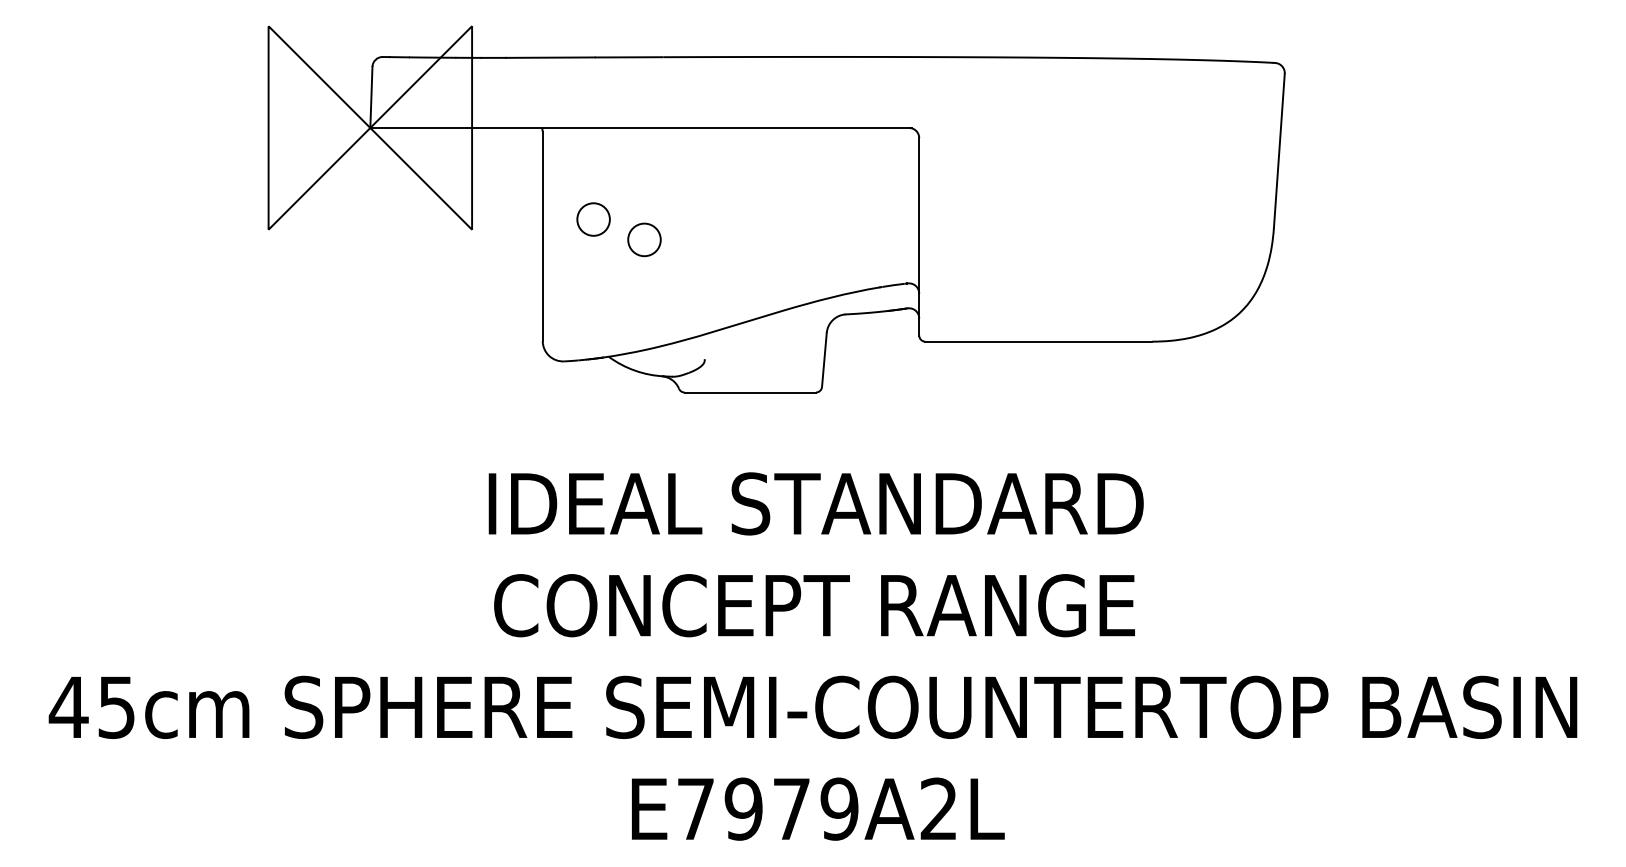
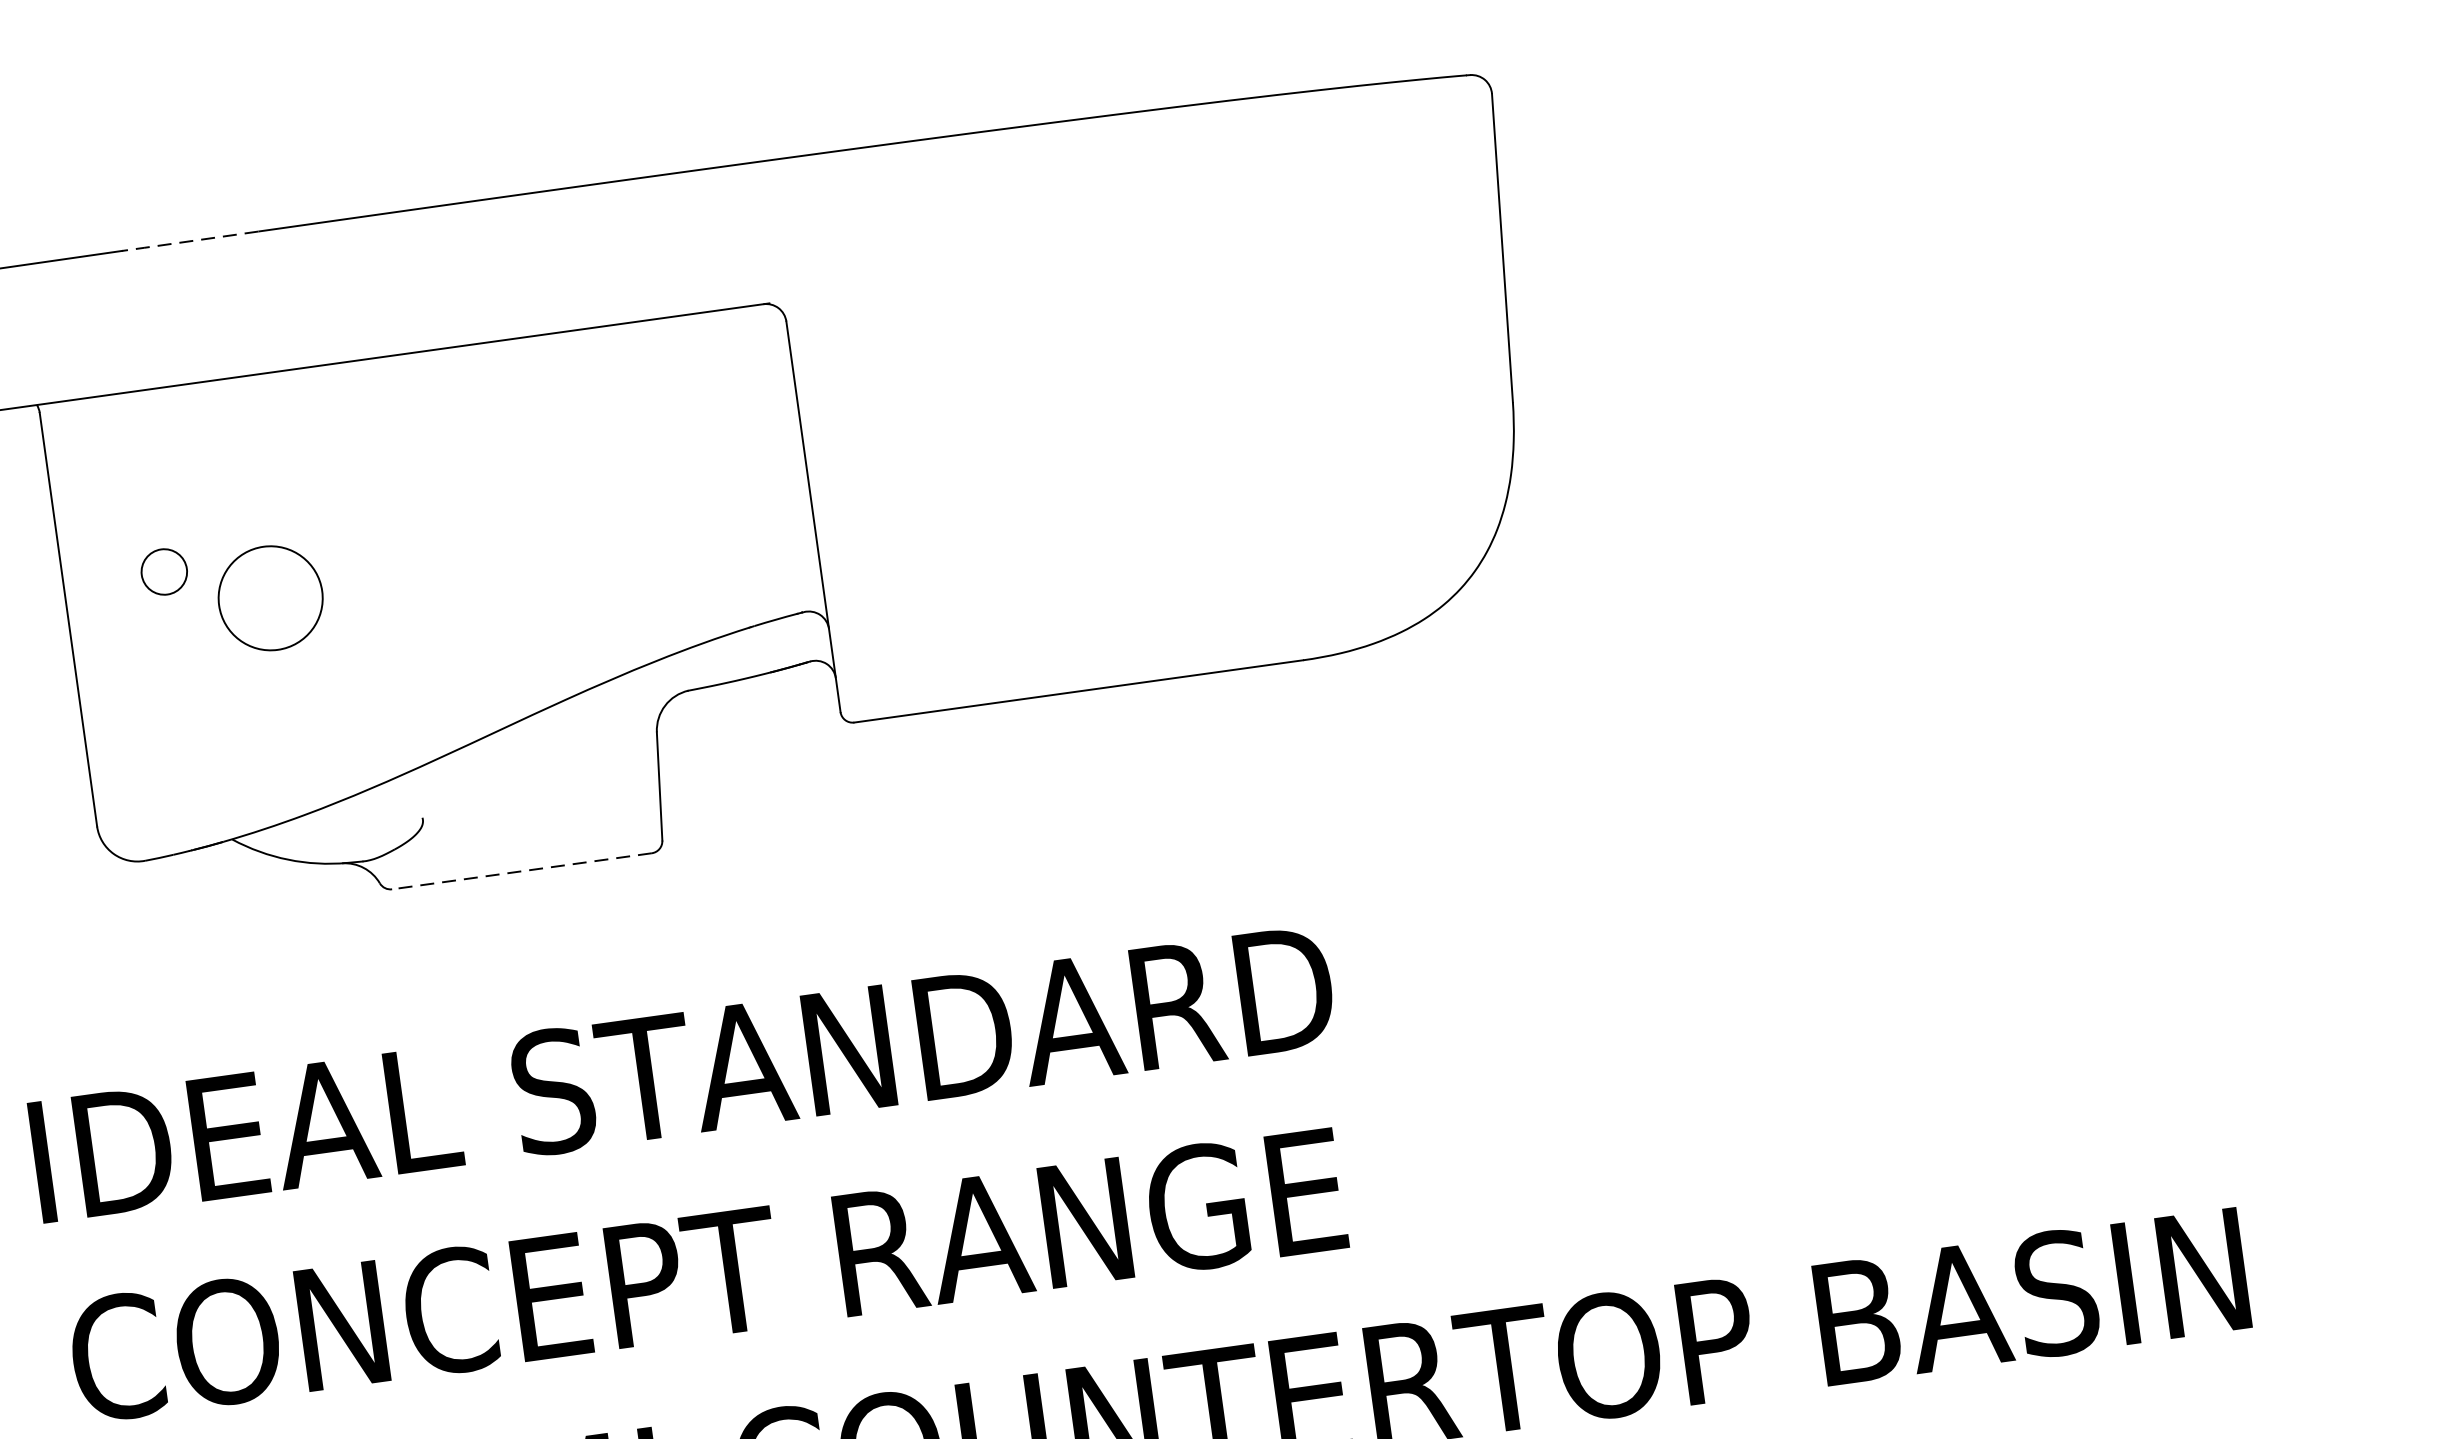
line: (627, 57) -> (186, 242), solid -> dashed
circle: (593, 219) -> (164, 571), size x0.7
circle: (644, 239) -> (270, 597), size x1.6
line: (750, 392) -> (522, 871), solid -> dashed

